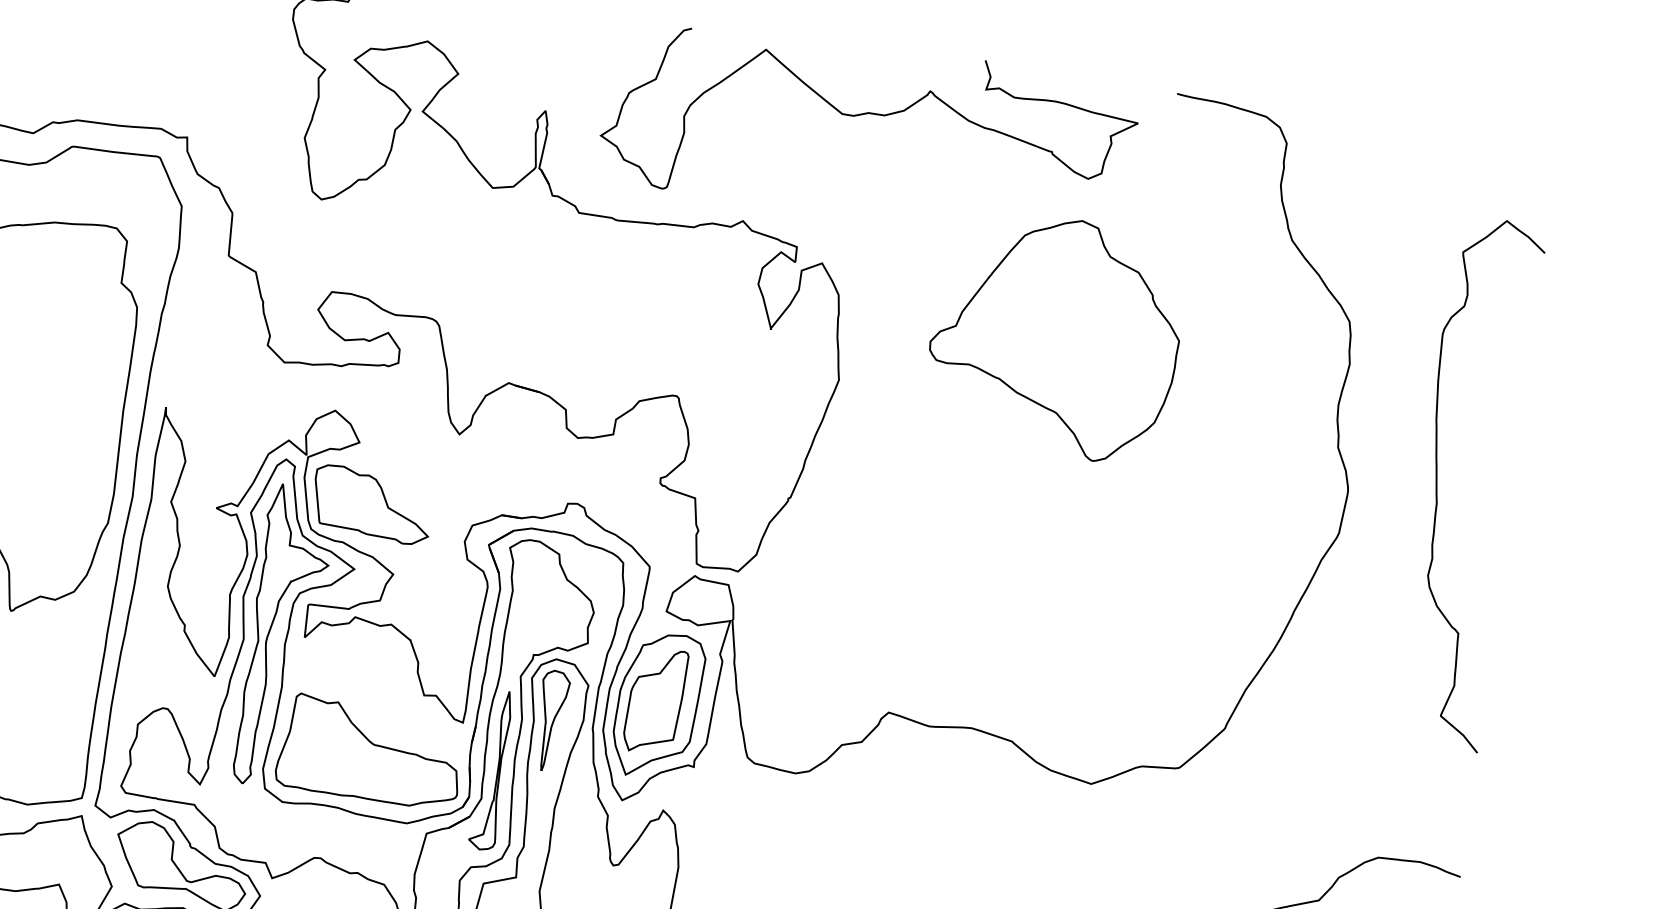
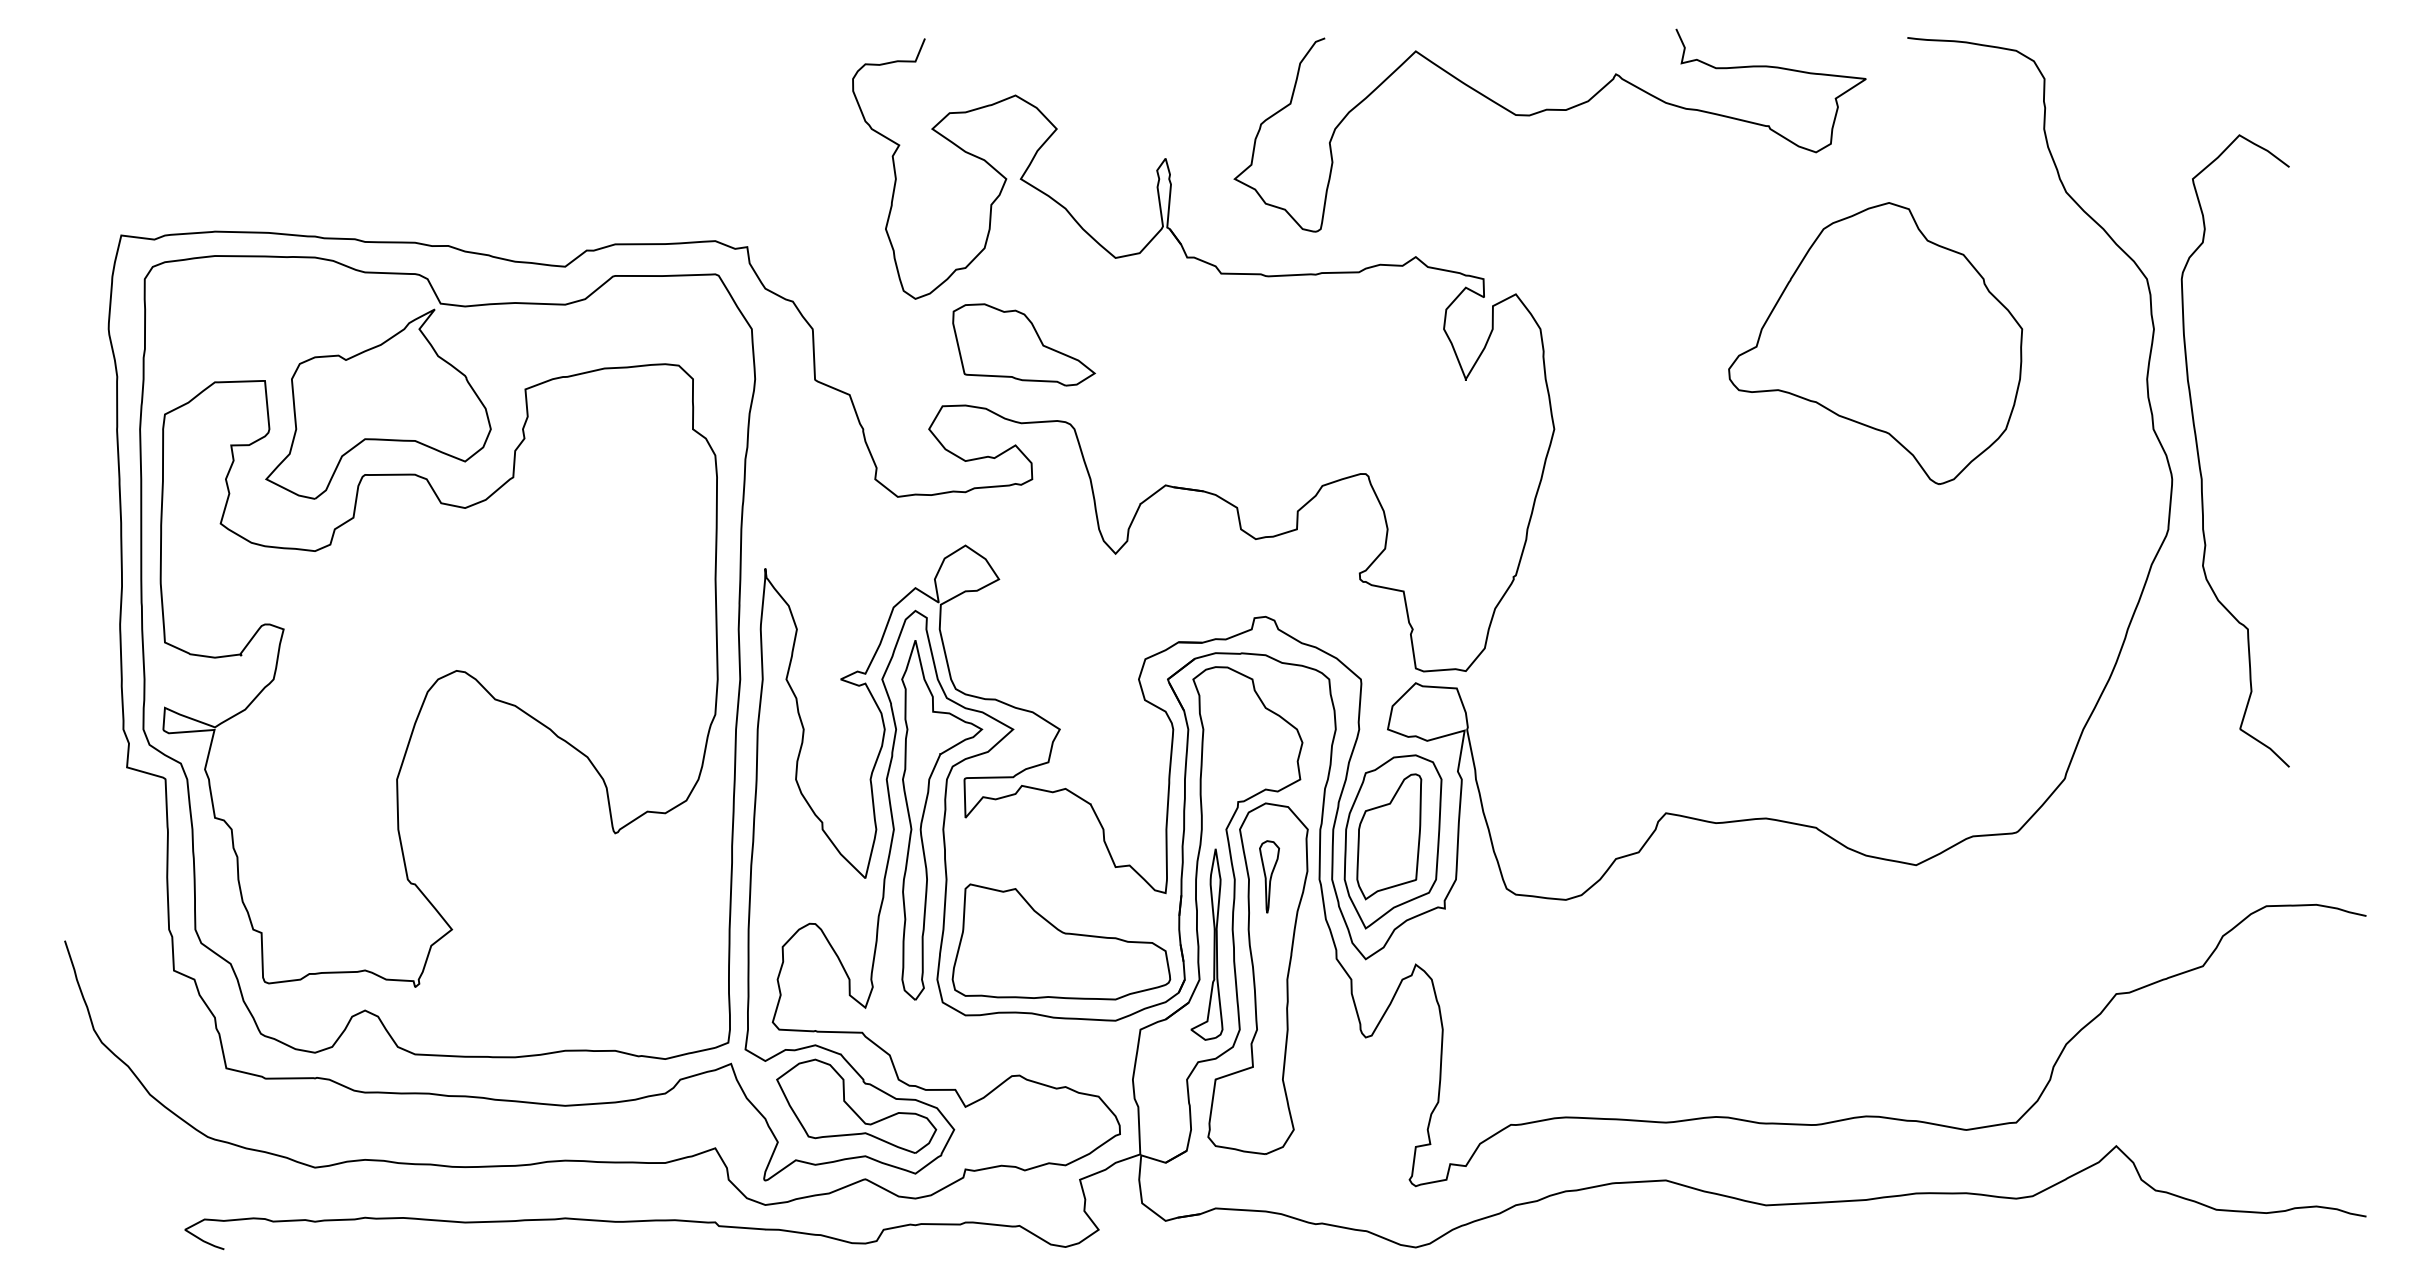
part: (1055, 336) -> (1875, 343), moved
curve: (1437, 483) -> (2199, 455), moved
part: (371, 504) -> (1023, 344), moved
part: (551, 720) -> (1269, 876), size x0.6

